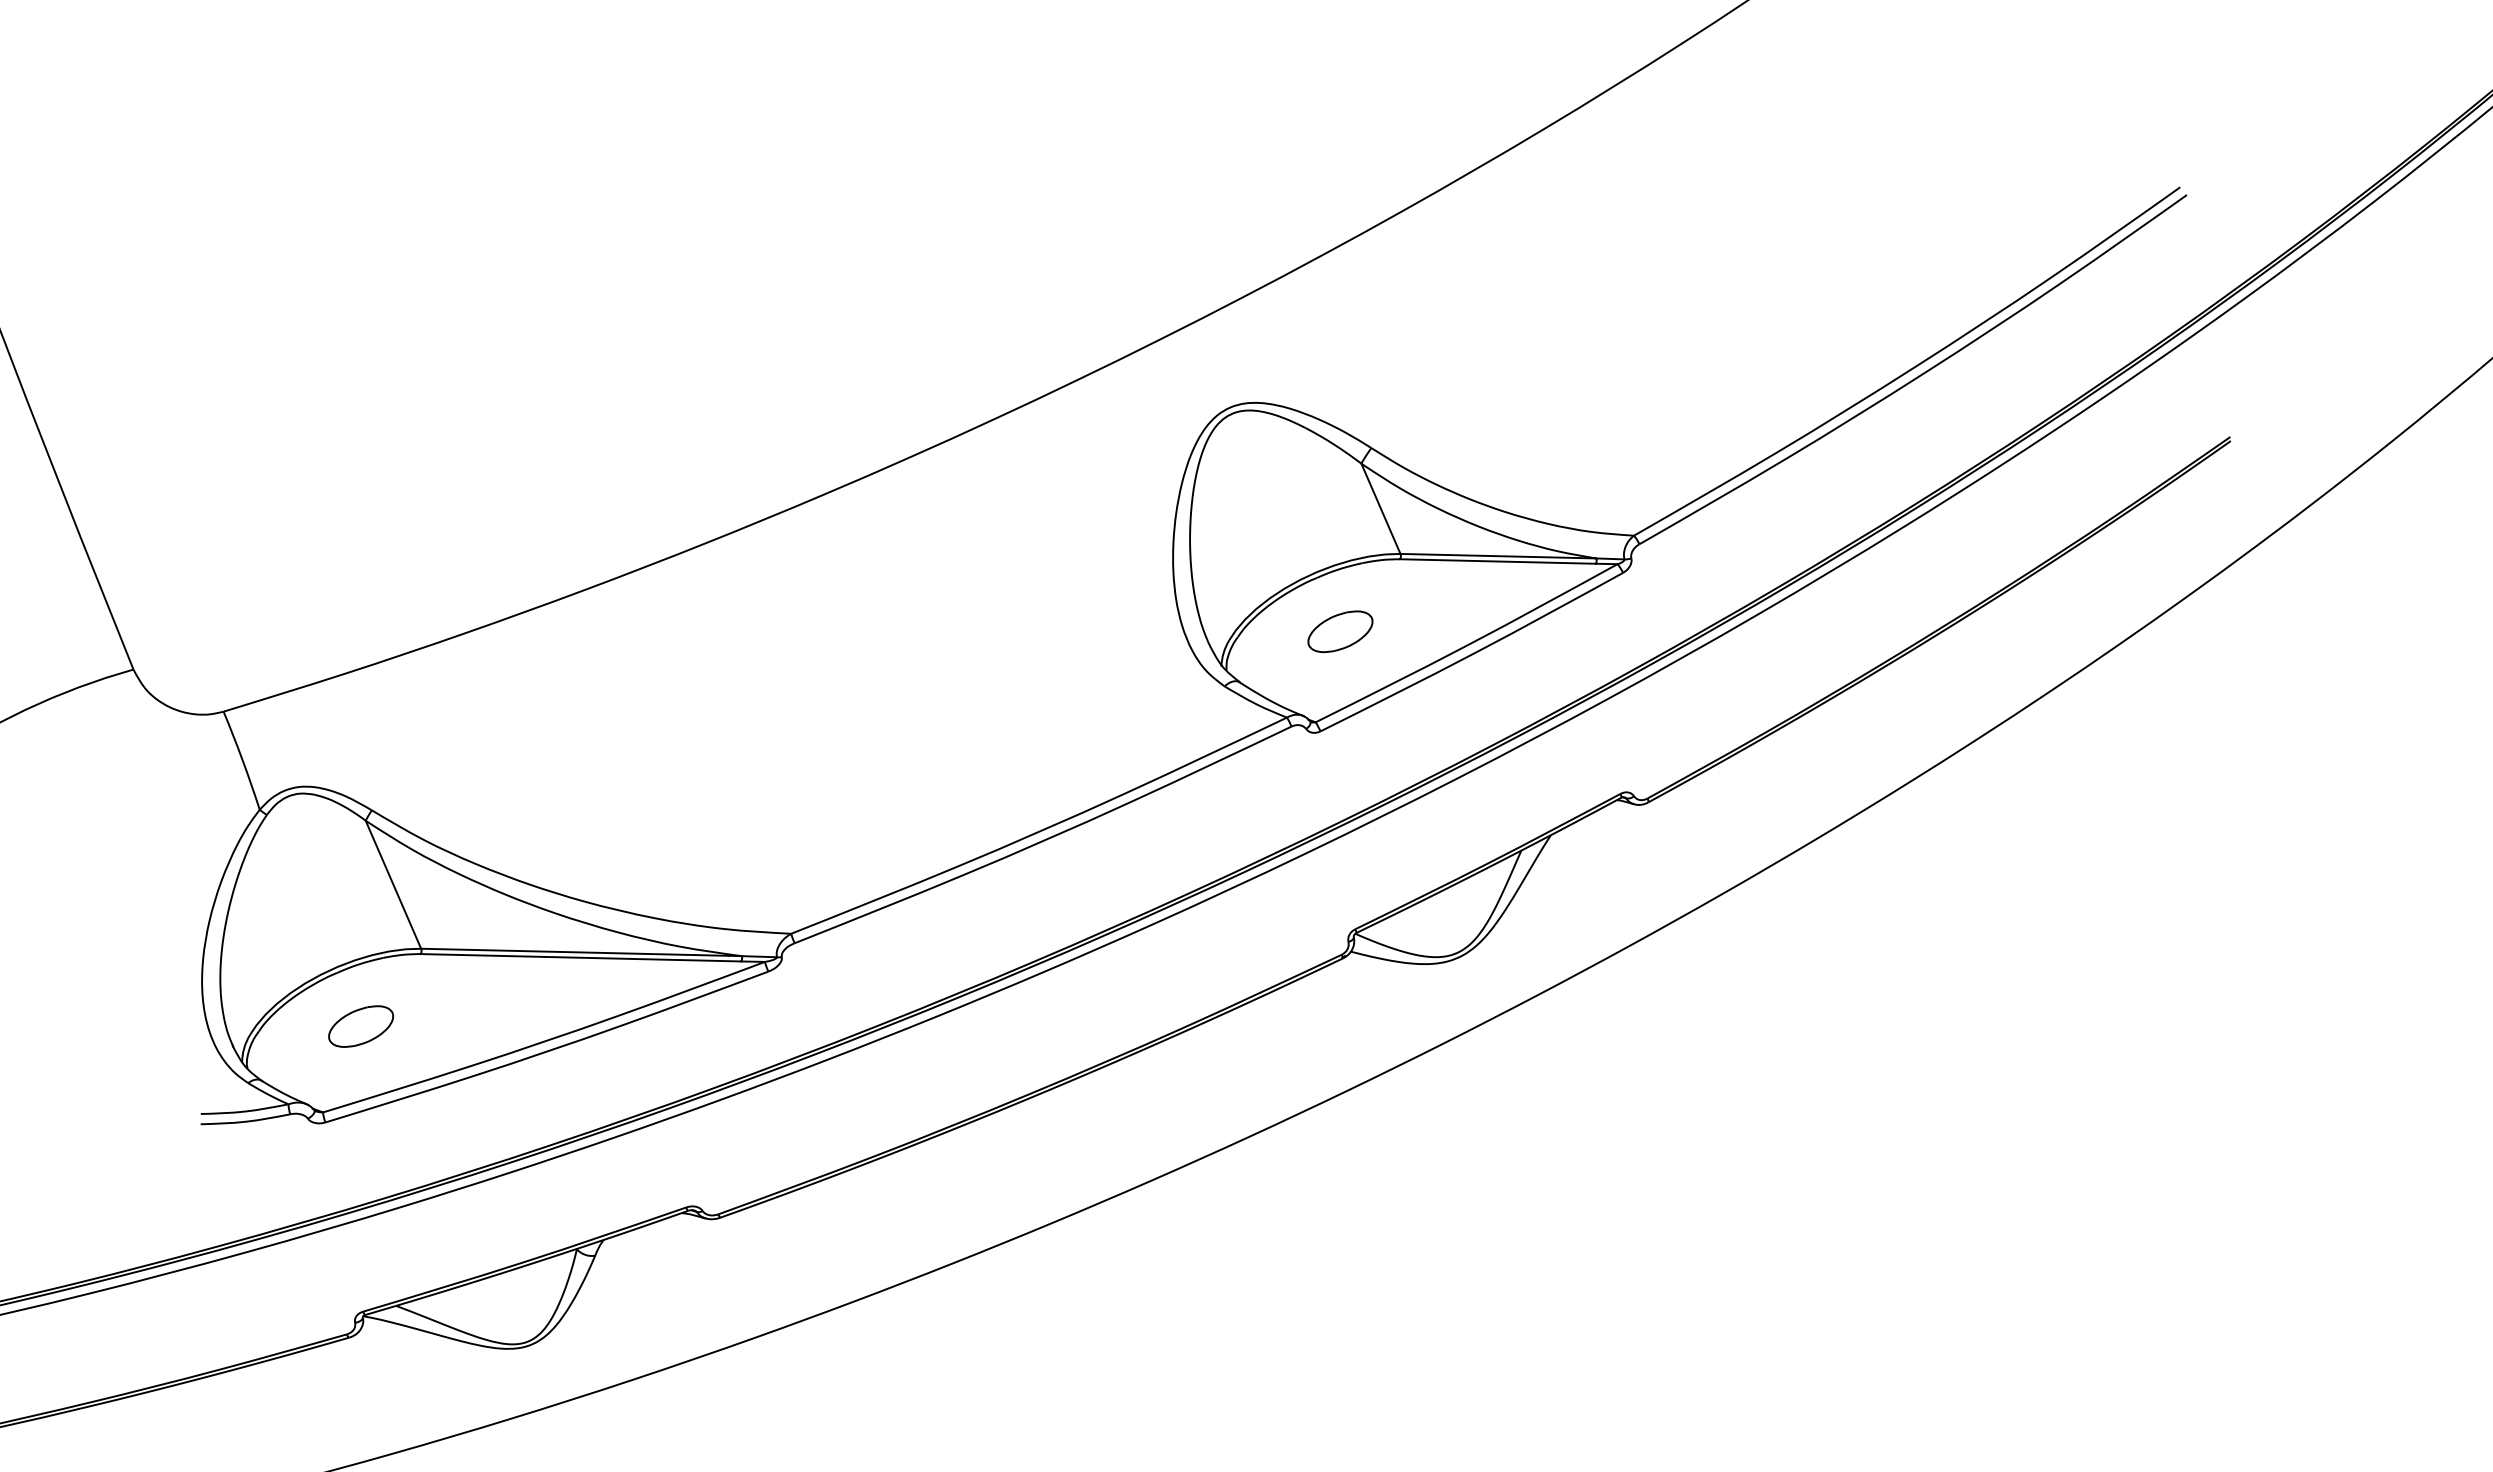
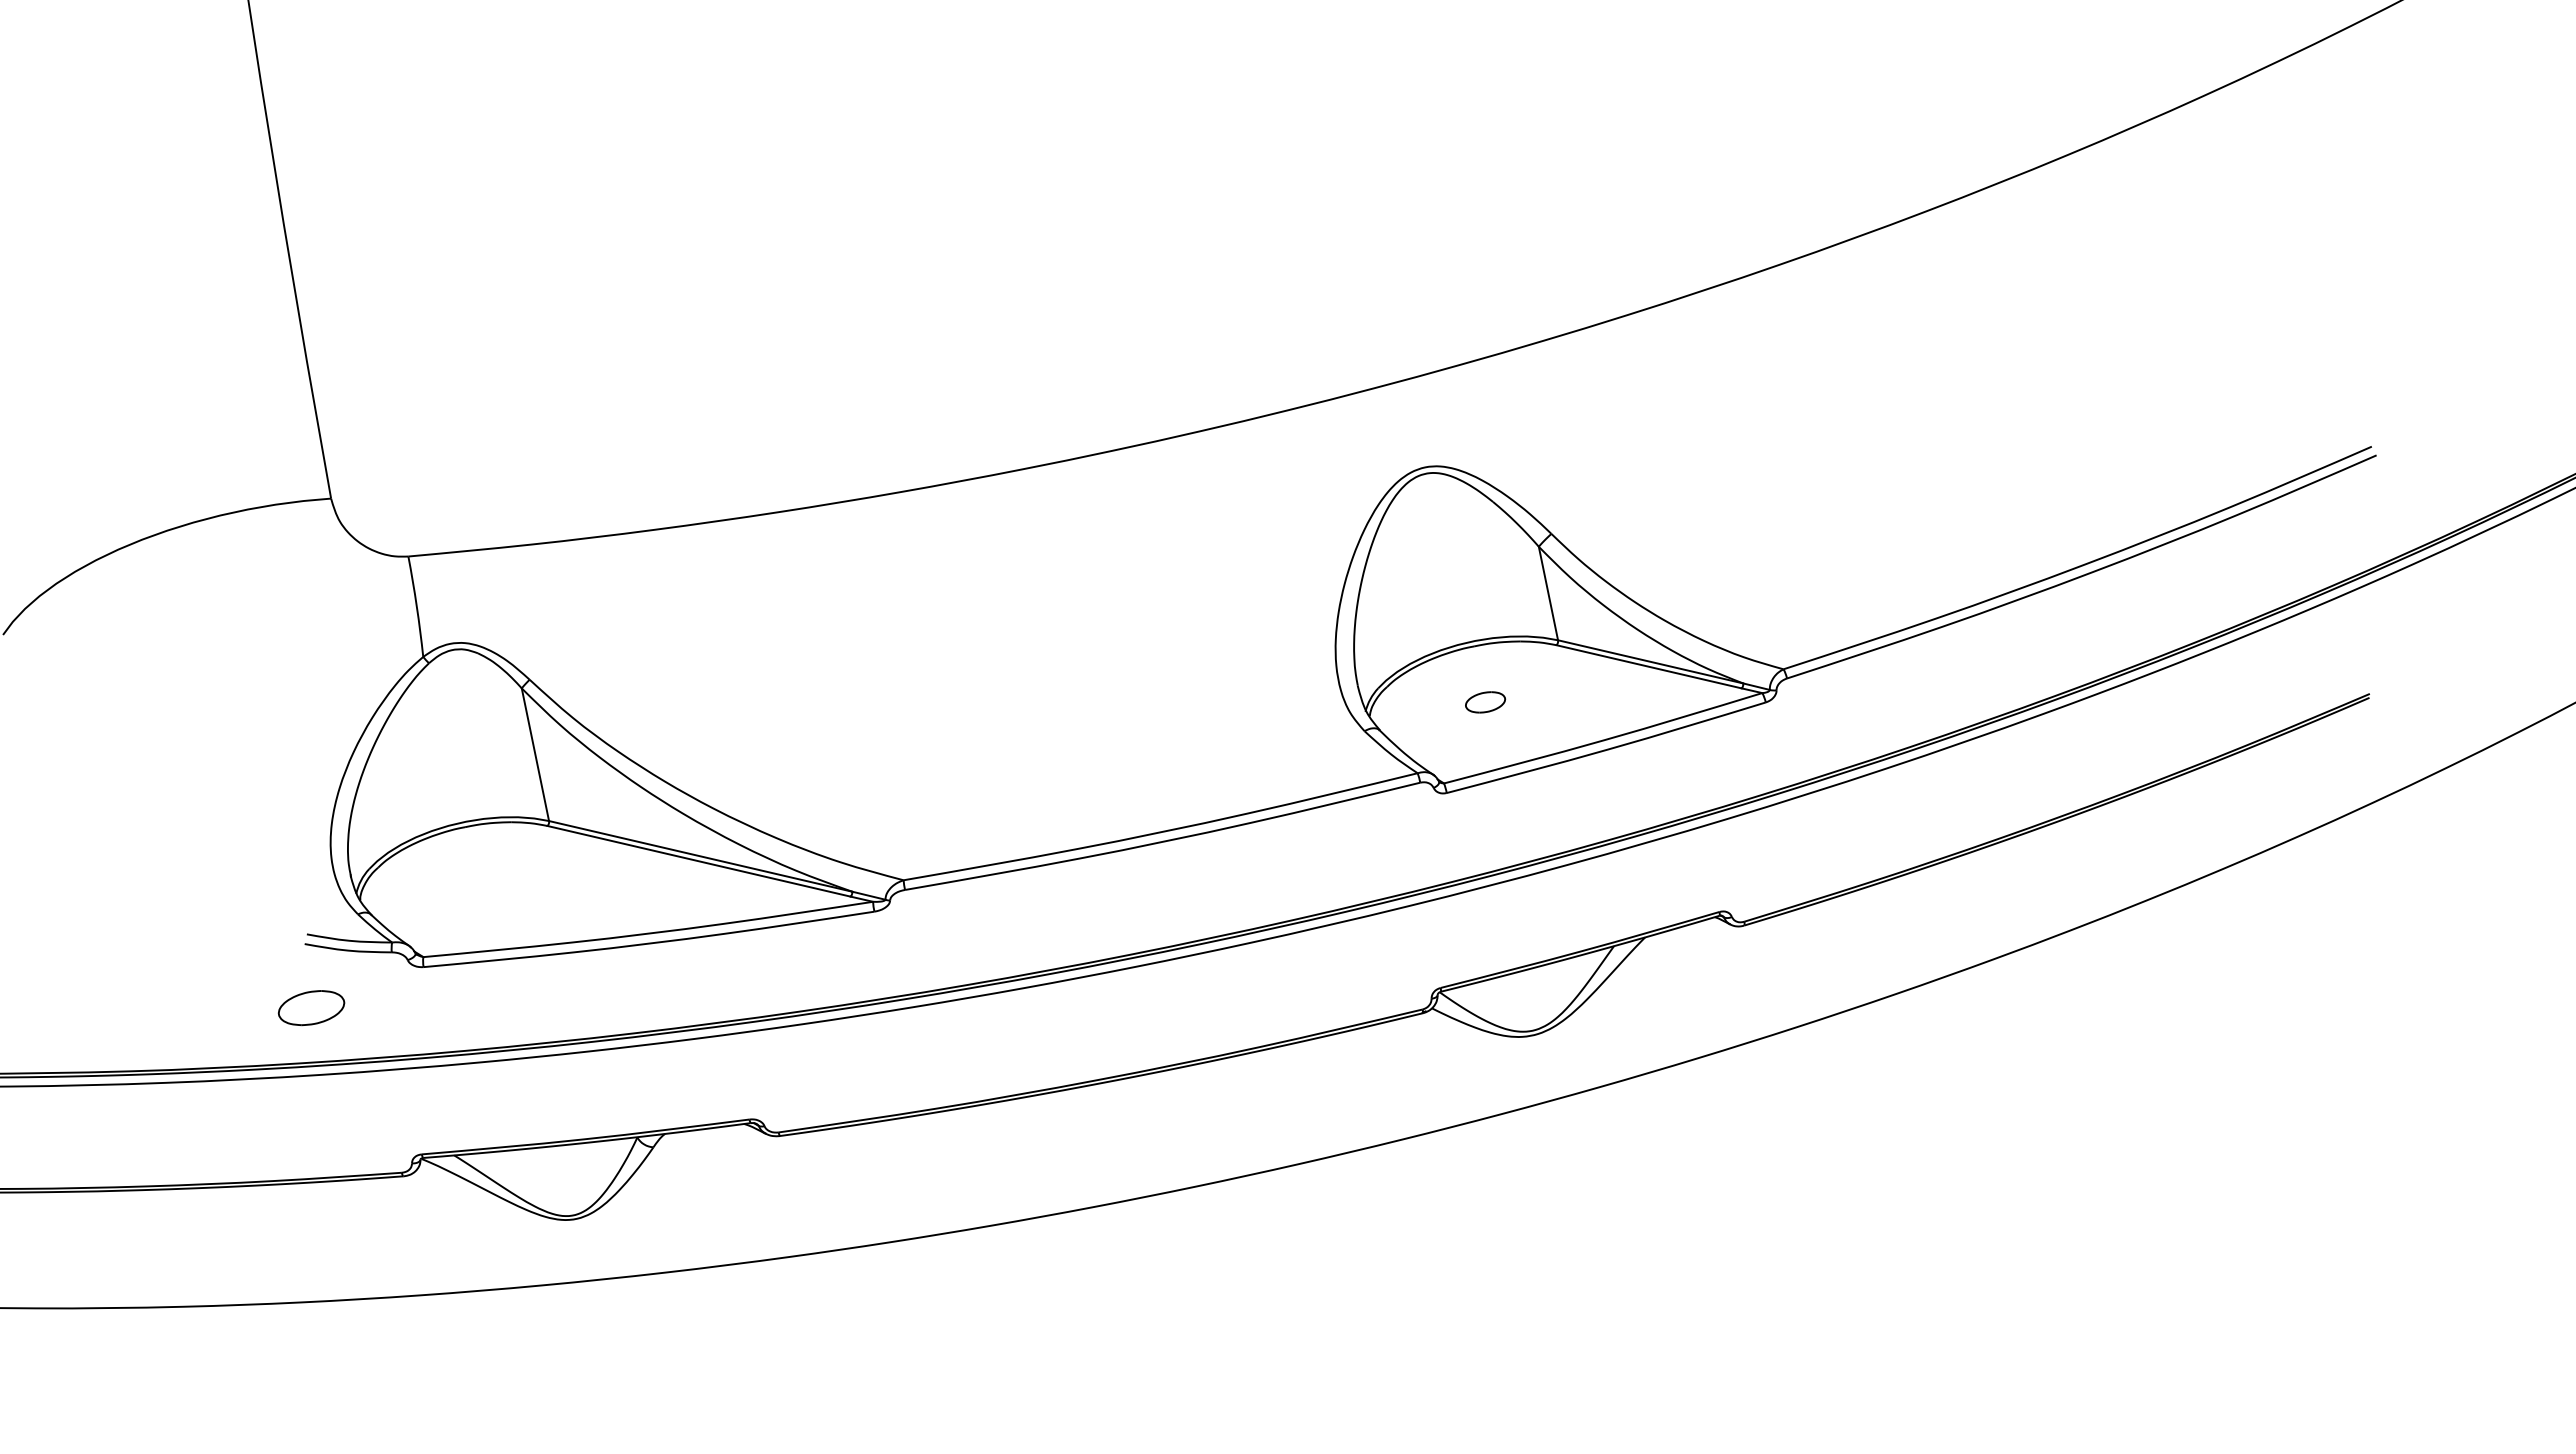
part: (1340, 631) -> (1485, 702), size x0.6
part: (361, 1027) -> (311, 1008), moved

